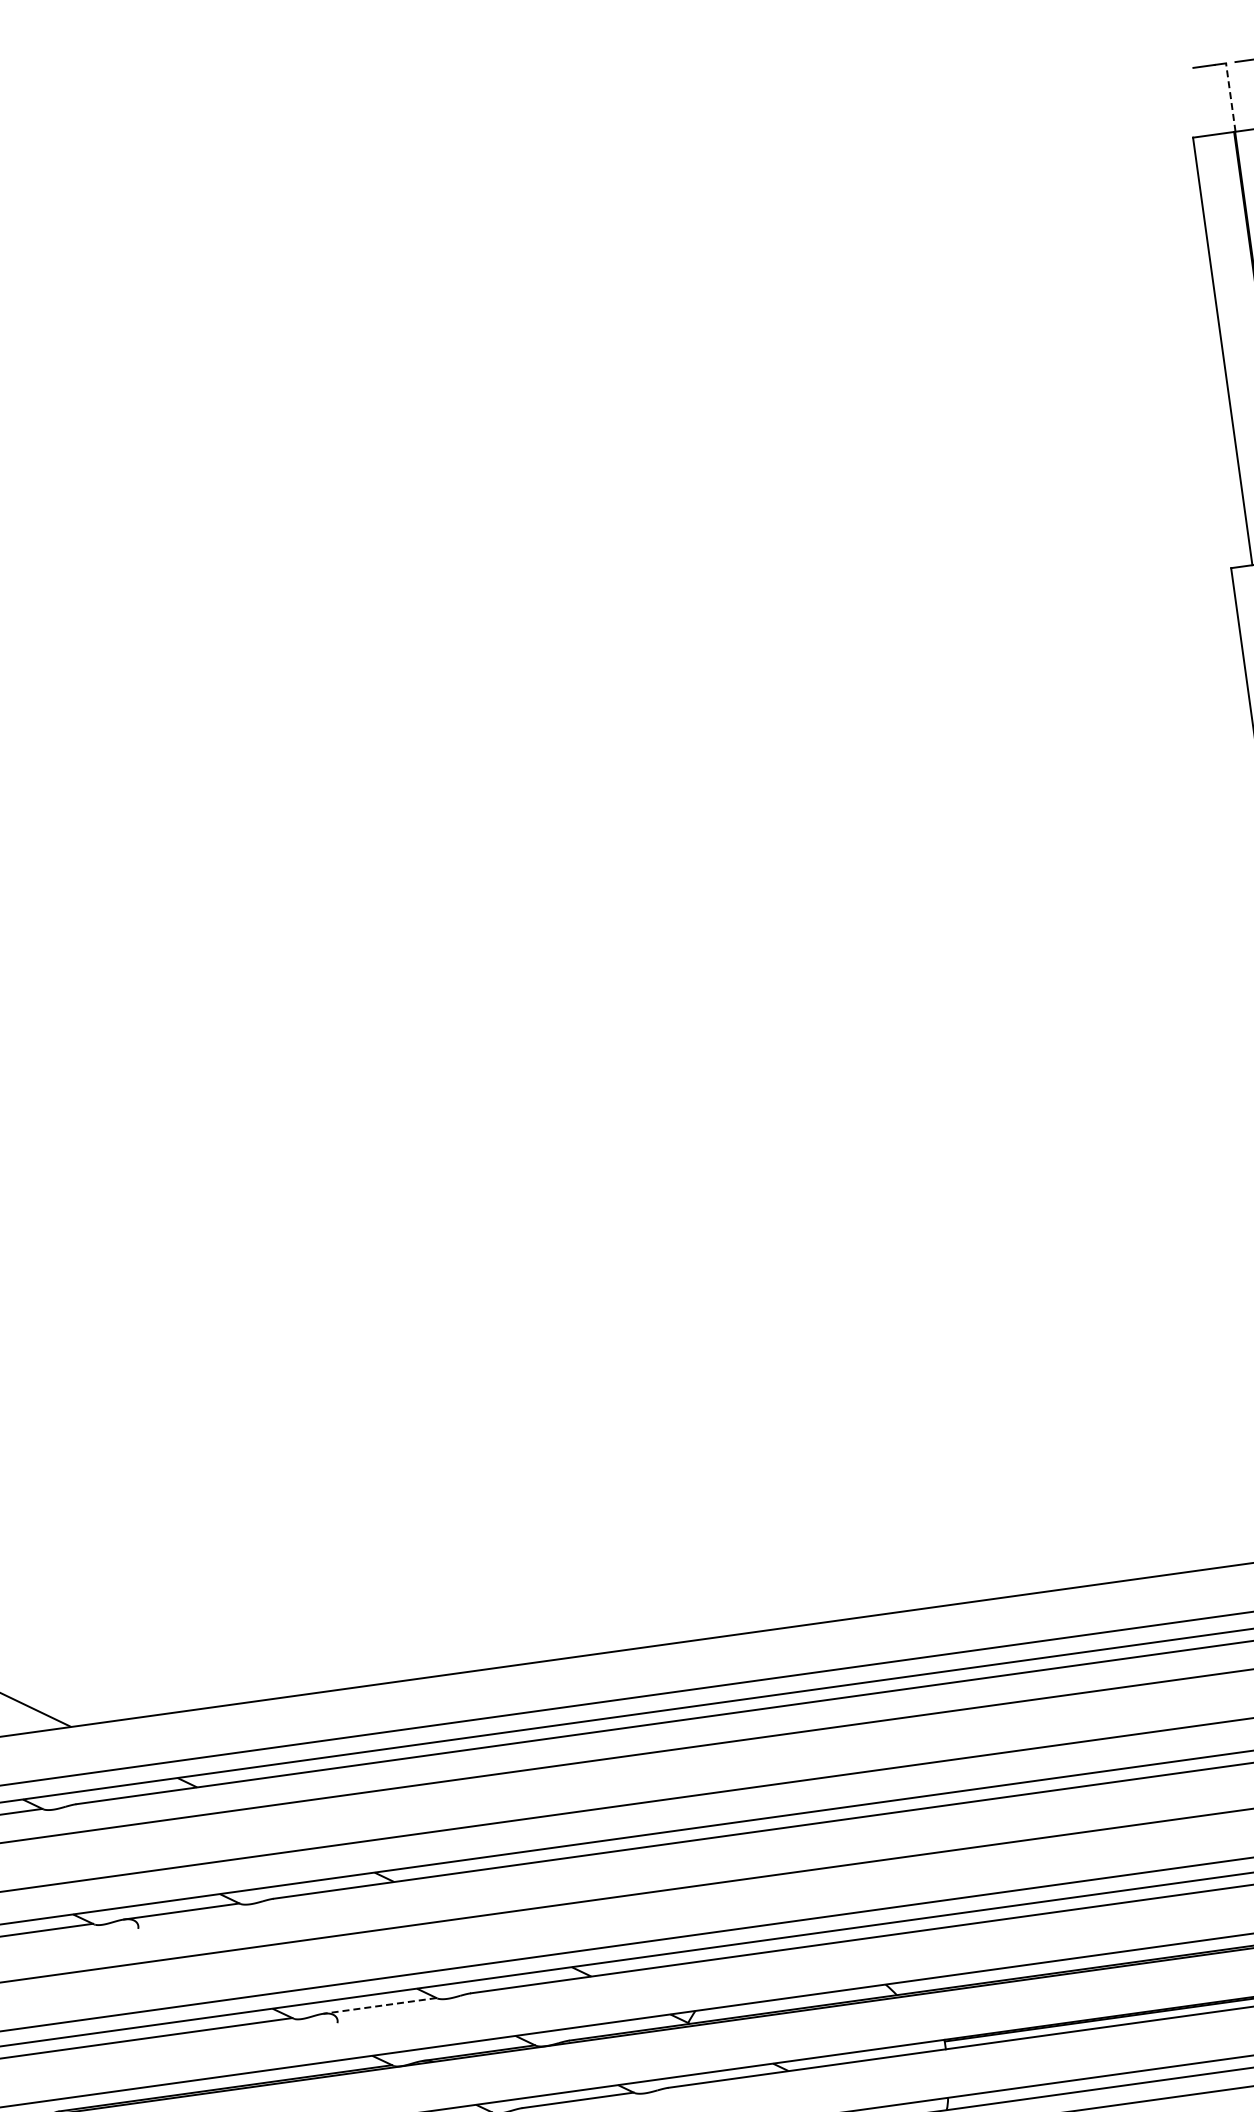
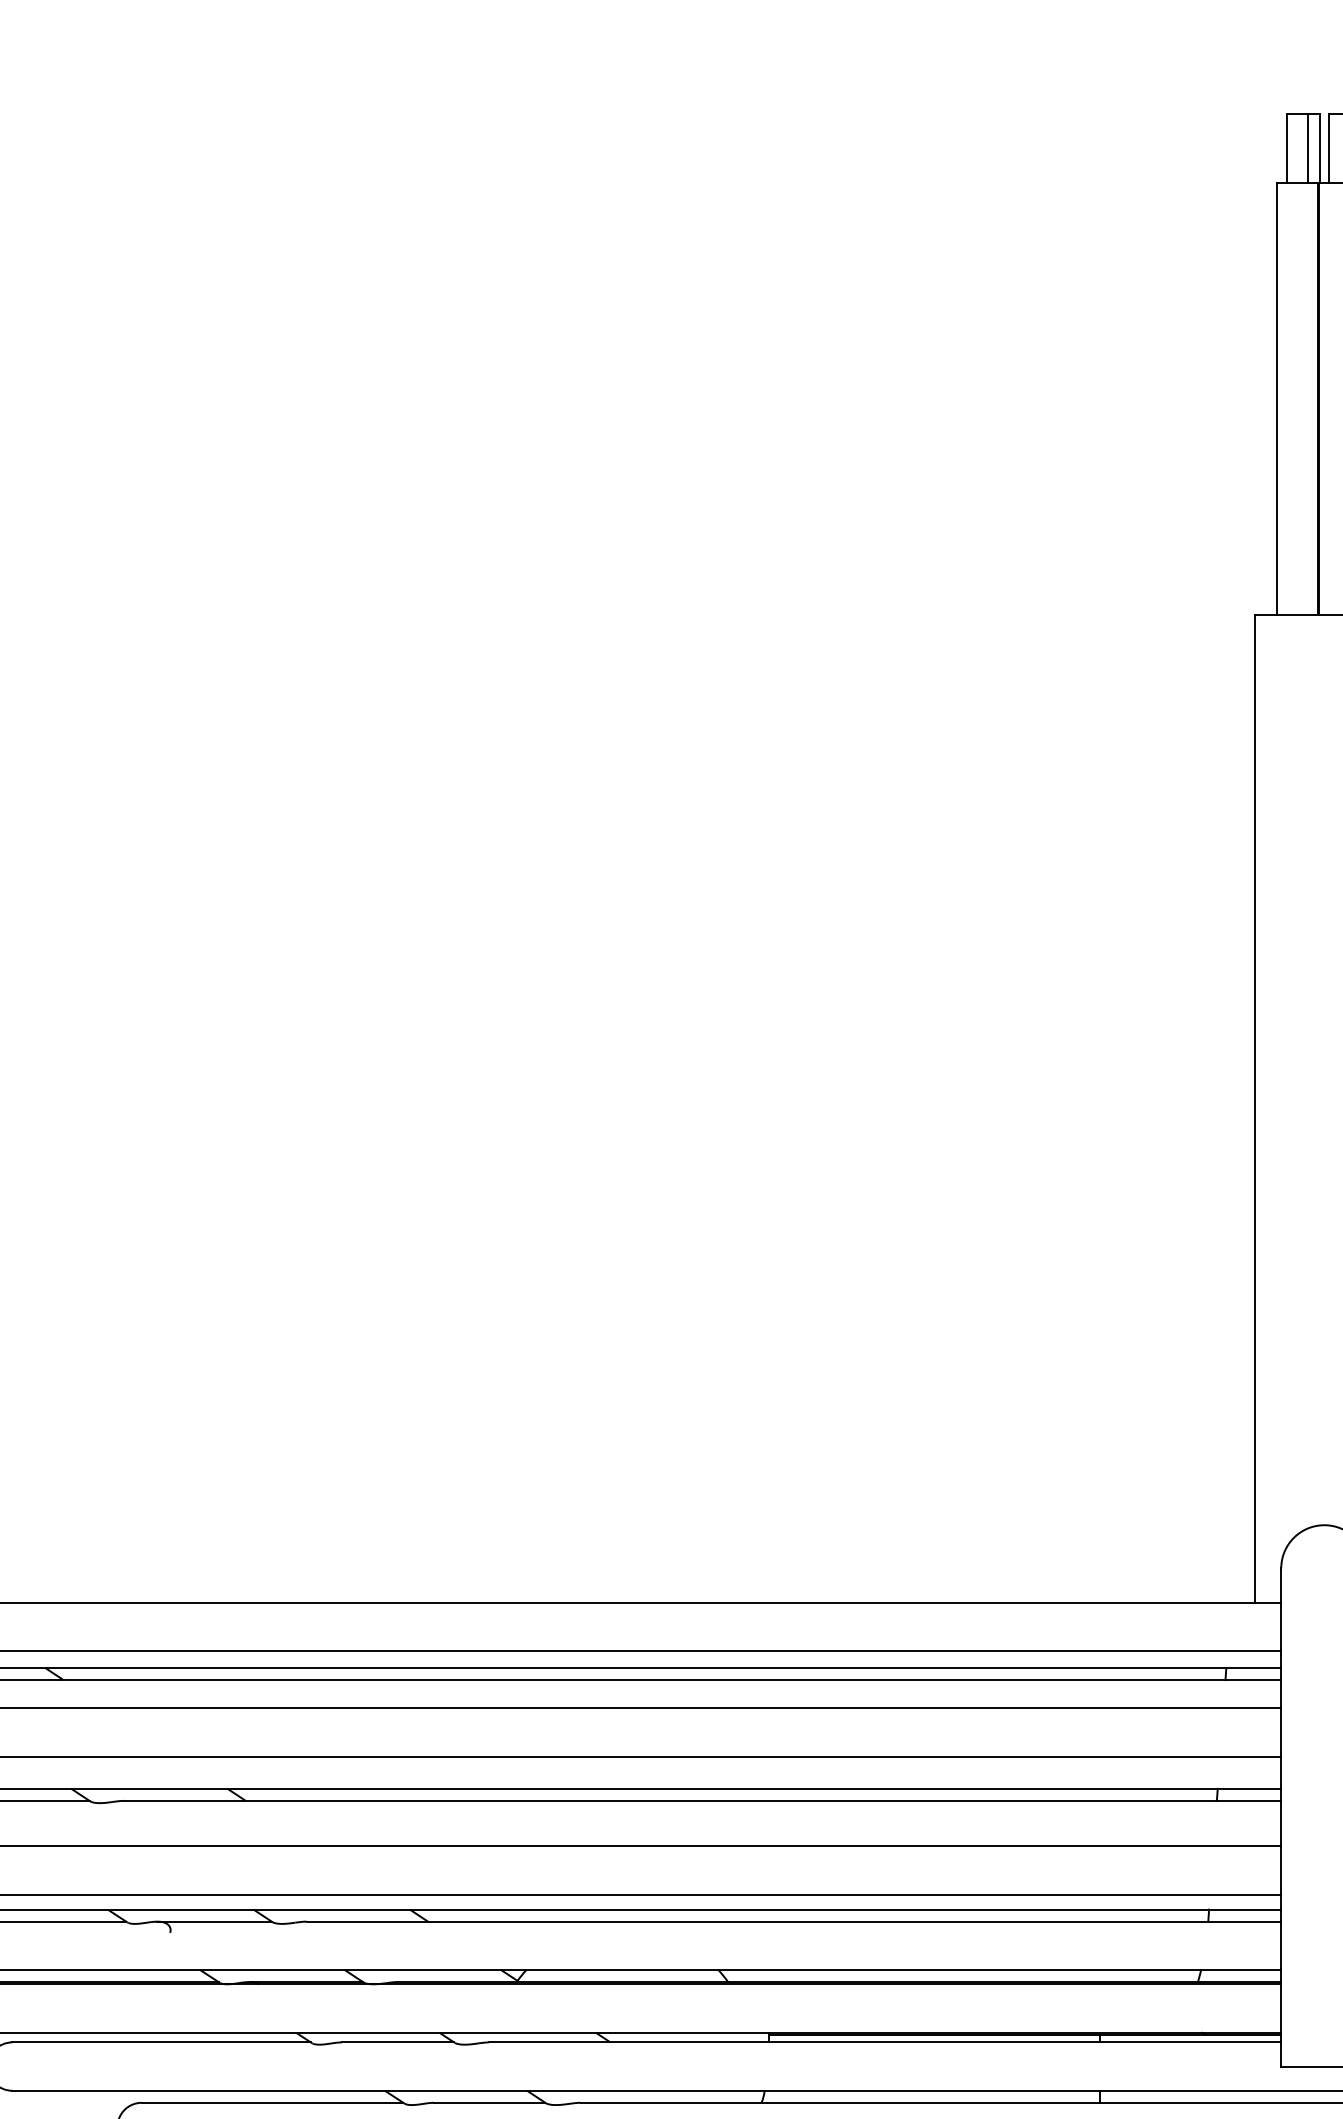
line: (1240, 95) -> (1329, 147), added
line: (1230, 97) -> (1319, 148), dashed -> solid
line: (1219, 98) -> (1308, 147), added
line: (1197, 101) -> (1286, 147), added
line: (379, 2005) -> (214, 1921), dashed -> solid

